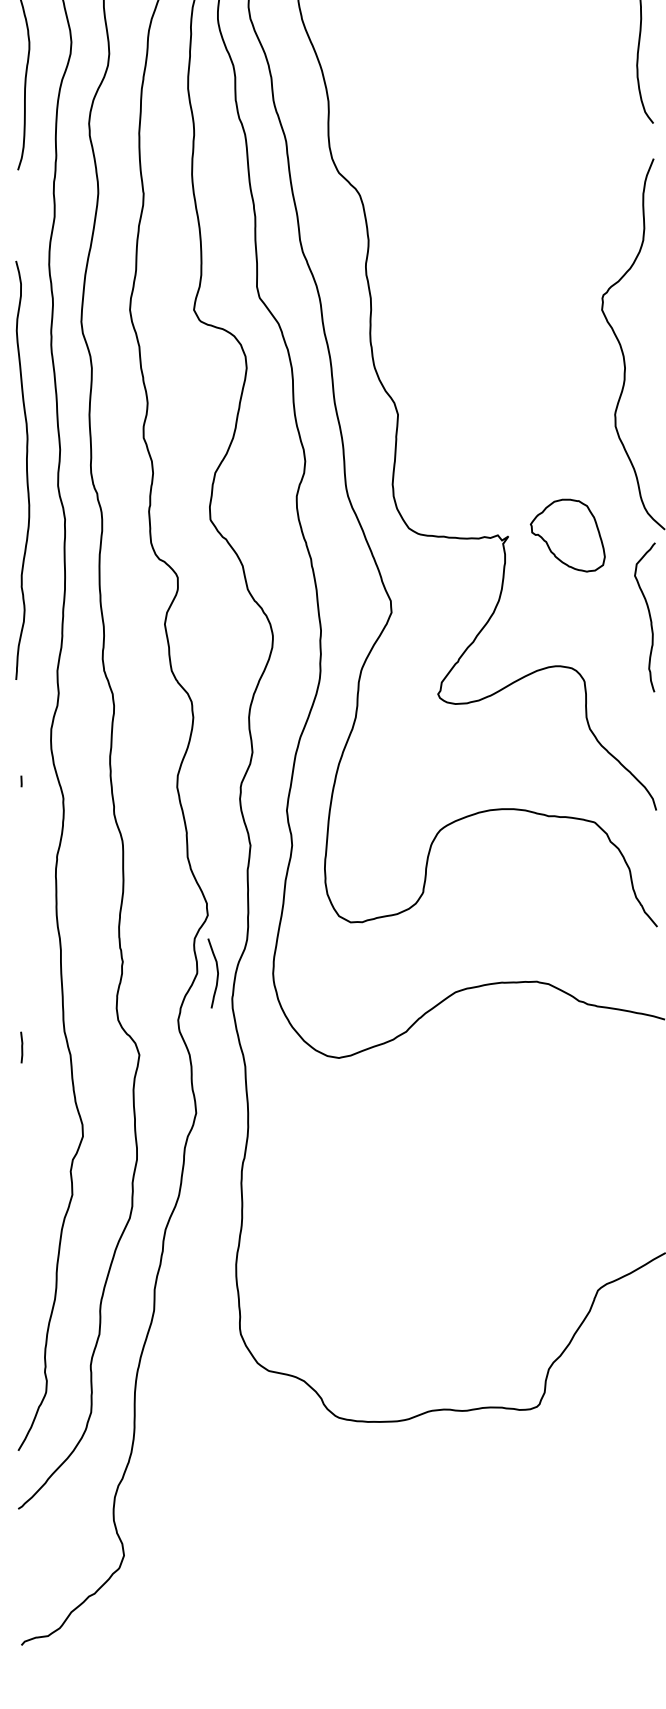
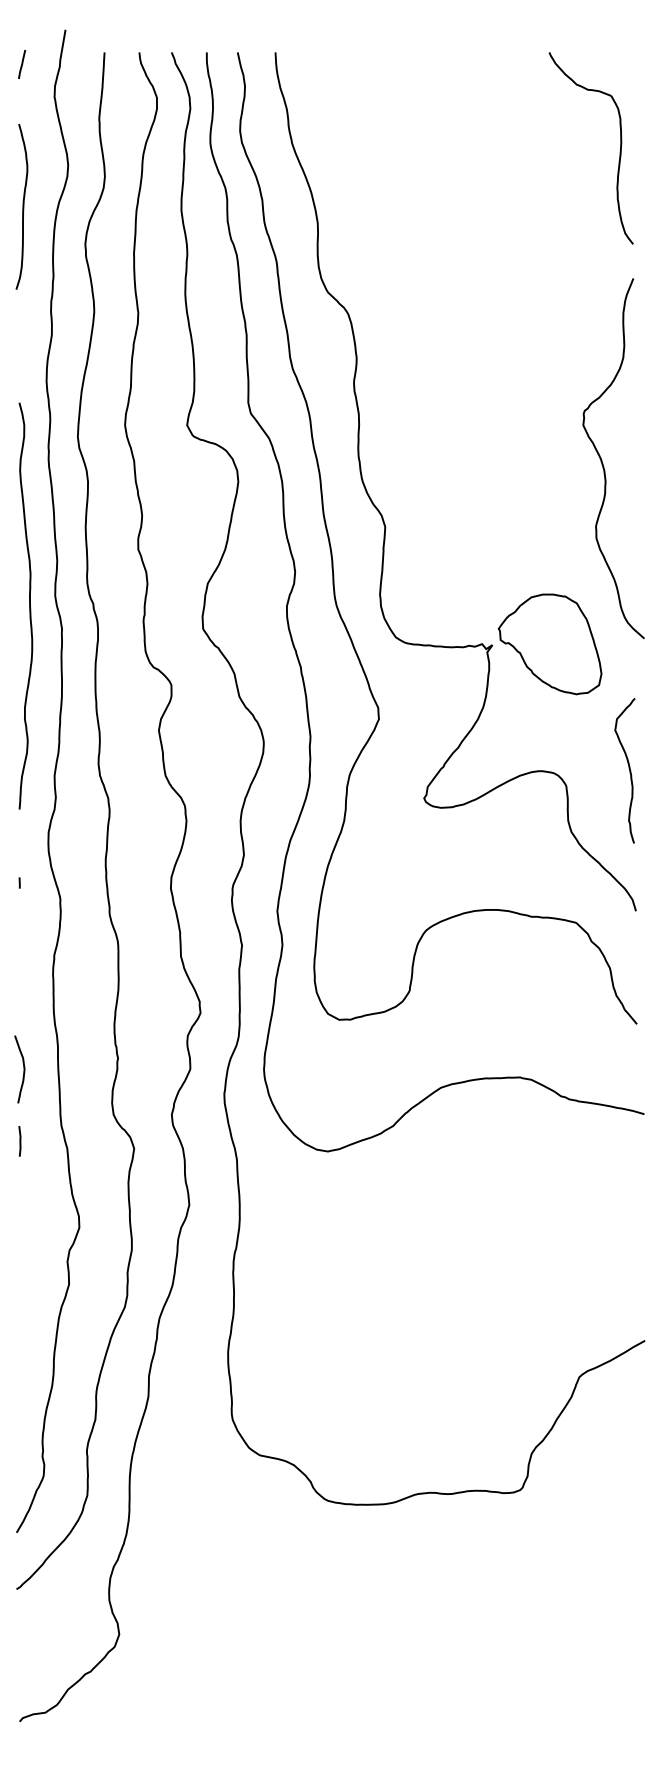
curve: (26, 469) -> (29, 605), moved
part: (567, 535) -> (549, 644), size x1.43
curve: (648, 615) -> (628, 768), moved
curve: (217, 973) -> (23, 1069), moved

